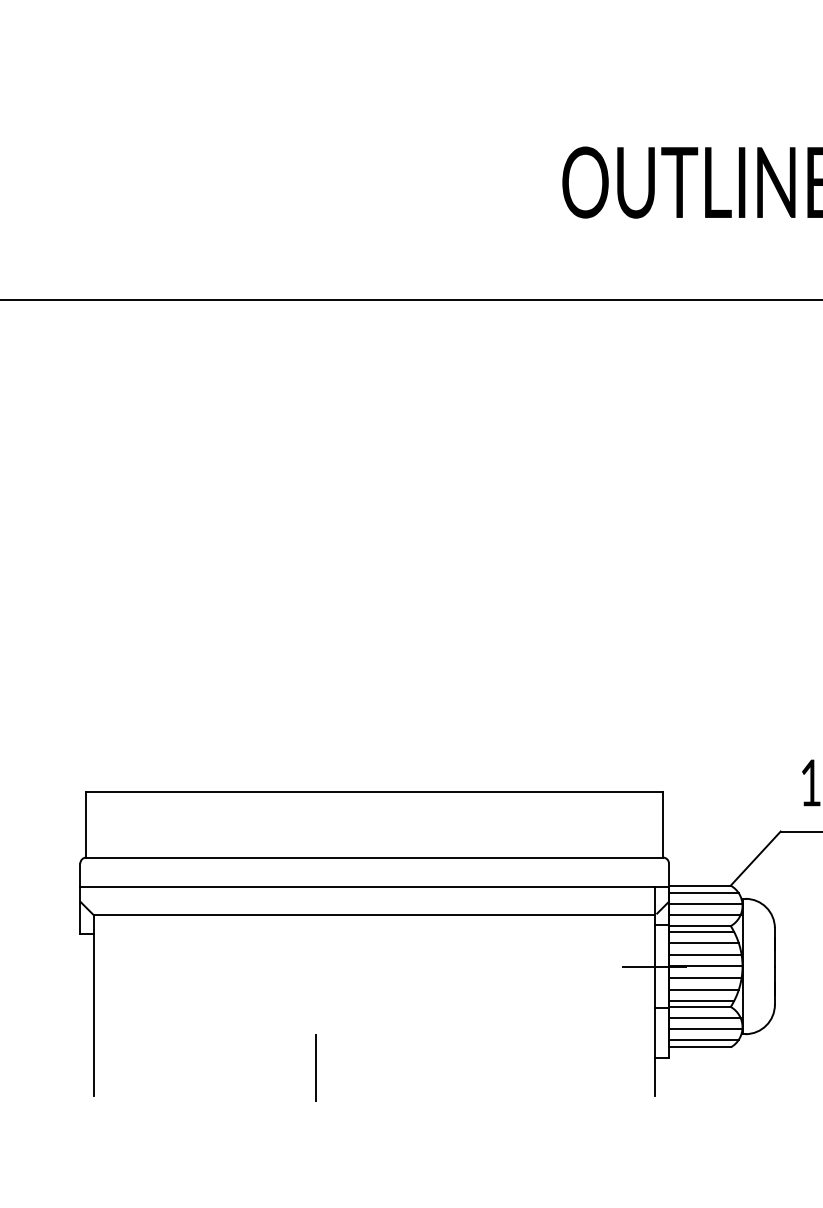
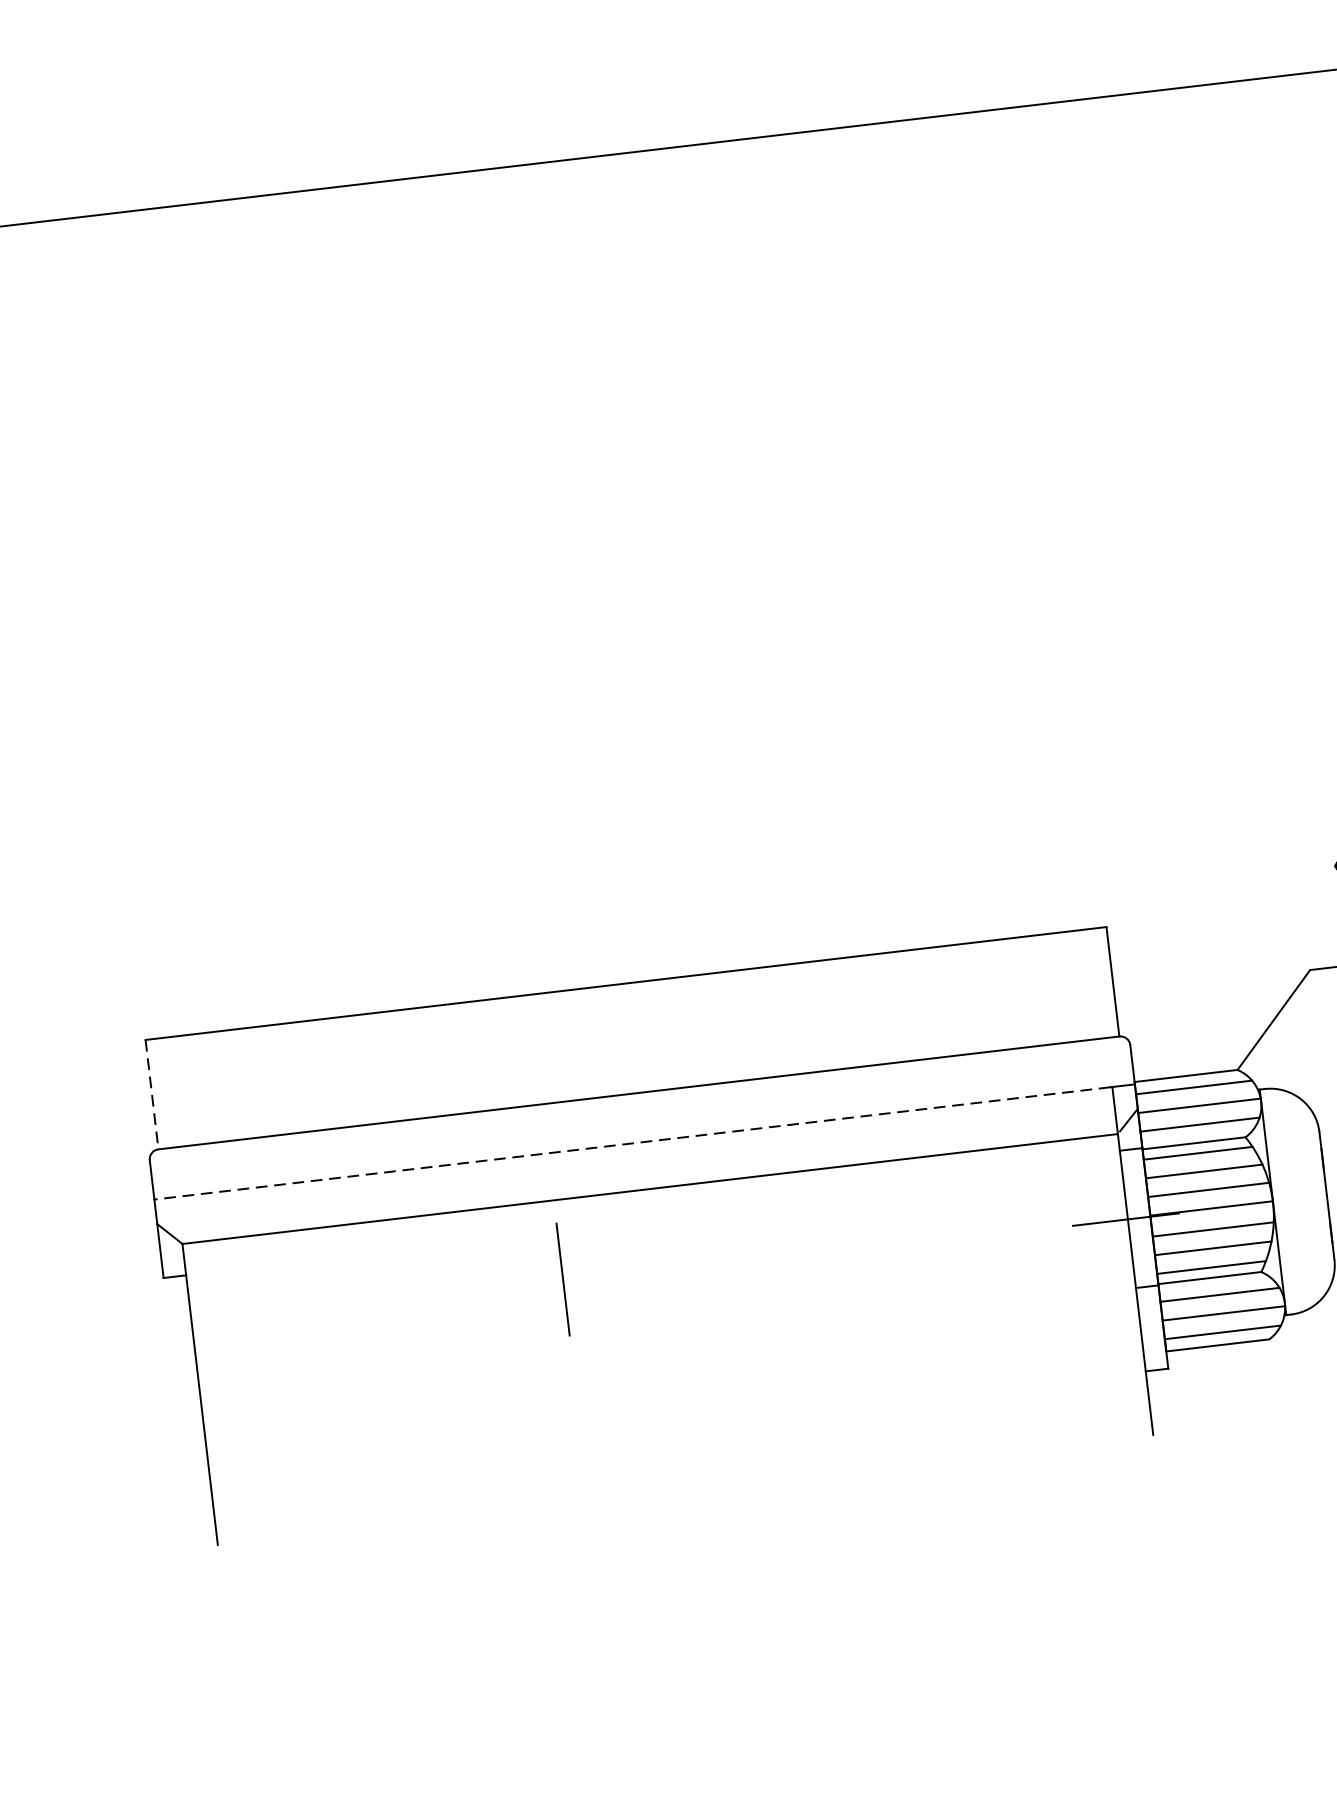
line: (86, 824) -> (152, 1094), solid -> dashed
line: (367, 887) -> (632, 1144), solid -> dashed
line: (315, 1067) -> (562, 1279), moved

